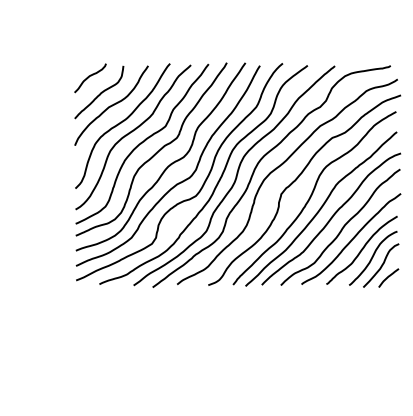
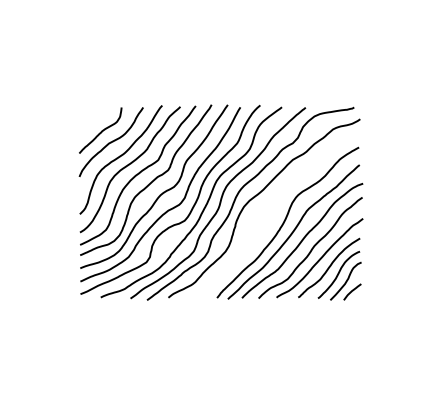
curve: (89, 77) -> (92, 117), removed
curve: (296, 180) -> (272, 207), removed

